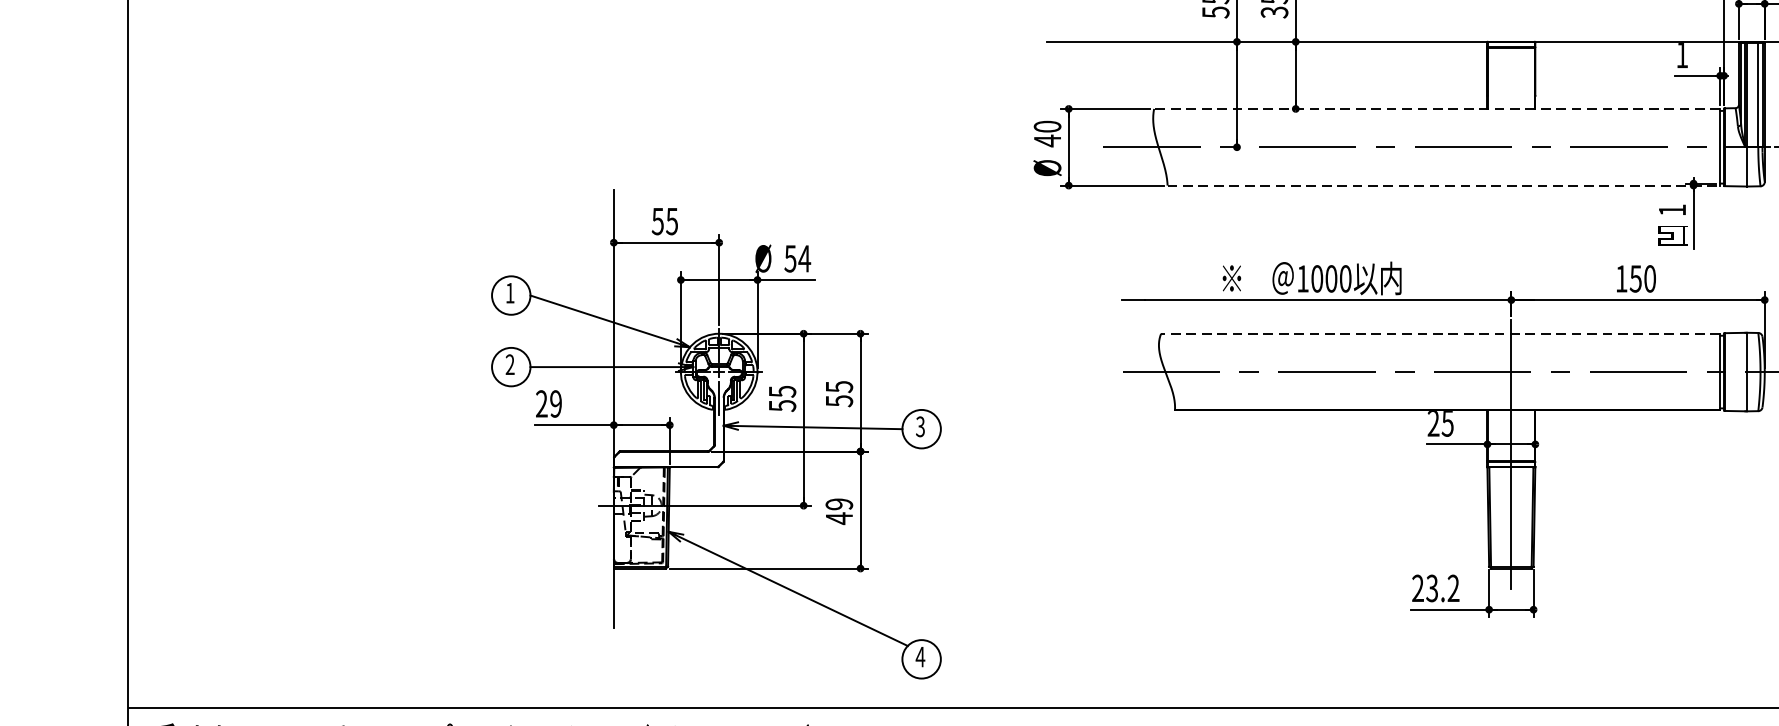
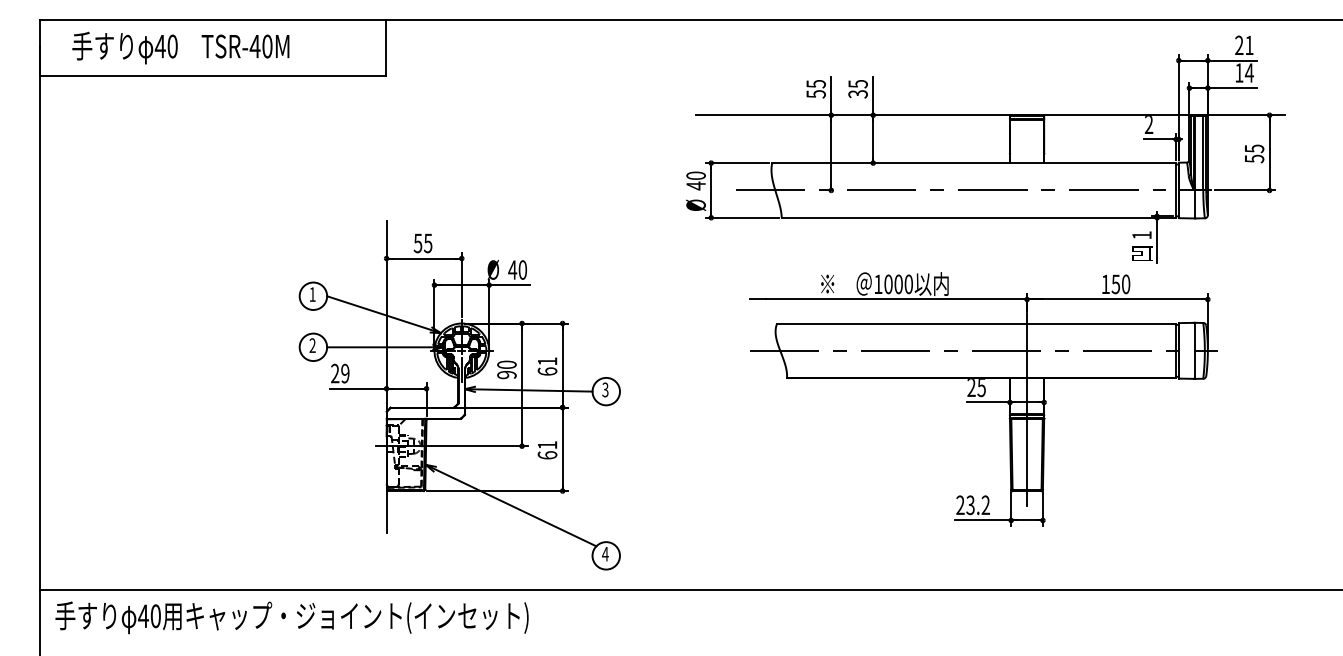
text: (1681, 54) -> (1148, 124), 1 -> 2
line: (1437, 109) -> (974, 163), dashed -> solid
line: (1444, 185) -> (979, 217), dashed -> solid
text: (797, 258) -> (517, 269), 54 -> 40
line: (1440, 333) -> (976, 323), dashed -> solid
text: (839, 393) -> (547, 366), 55 -> 61
text: (781, 398) -> (506, 369), 55 -> 90
text: (839, 511) -> (547, 450), 49 -> 61

